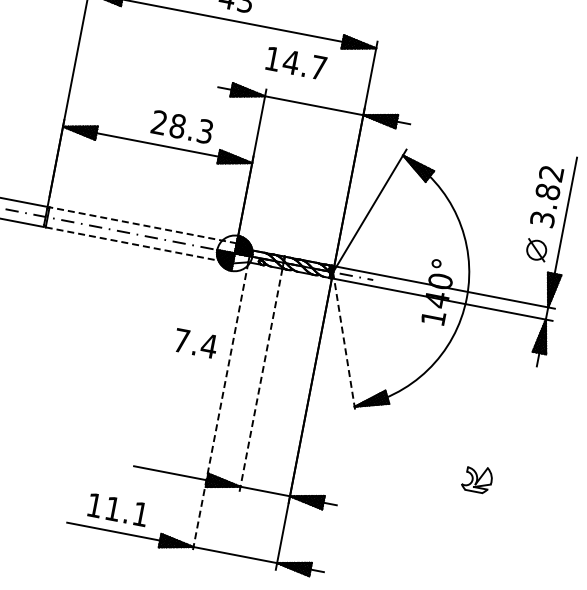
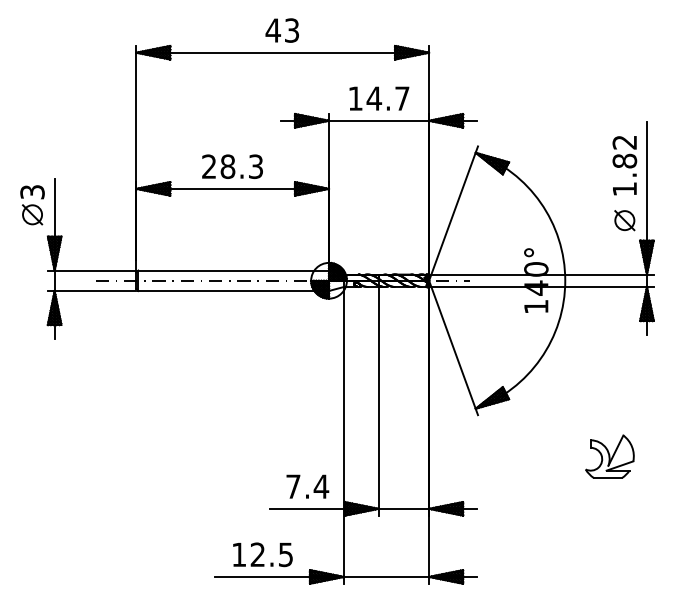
text: (296, 63) -> (379, 98), moved
text: (182, 126) -> (232, 166), moved
text: (542, 219) -> (624, 189), 3.82 -> 1.82
line: (142, 225) -> (233, 270), dashed -> solid
line: (140, 245) -> (234, 290), dashed -> solid
text: (195, 343) -> (307, 486), moved
line: (344, 343) -> (453, 348), dashed -> solid
line: (260, 381) -> (378, 401), dashed -> solid
line: (220, 408) -> (344, 435), dashed -> solid
part: (477, 478) -> (609, 456), size x1.67
text: (126, 511) -> (271, 554), 11.1 -> 12.5

